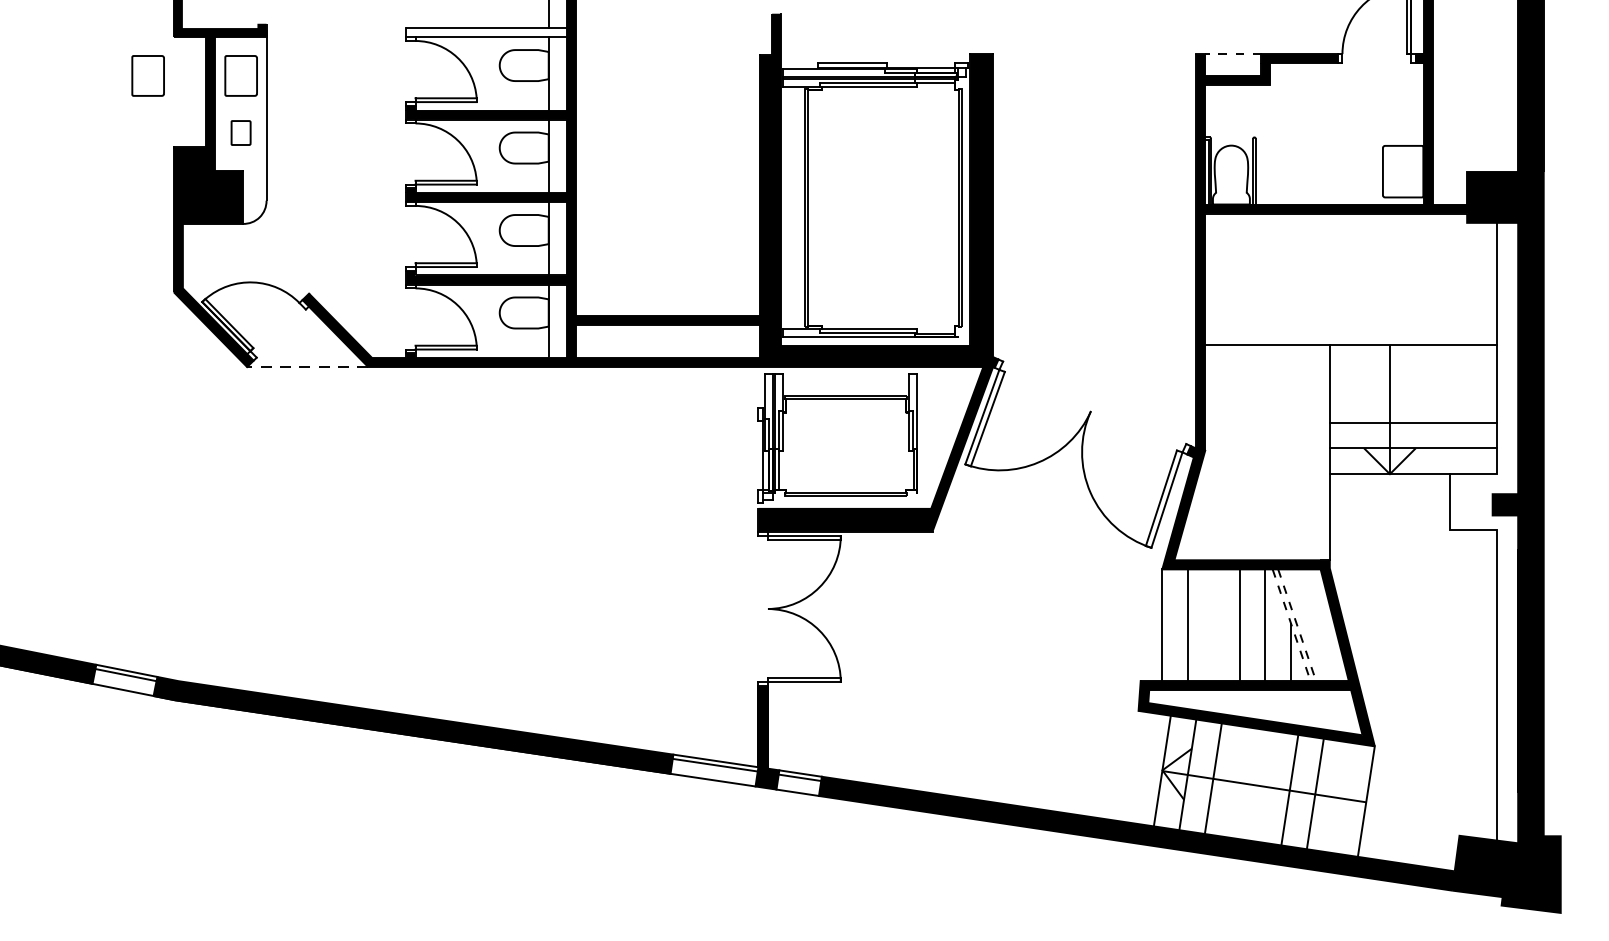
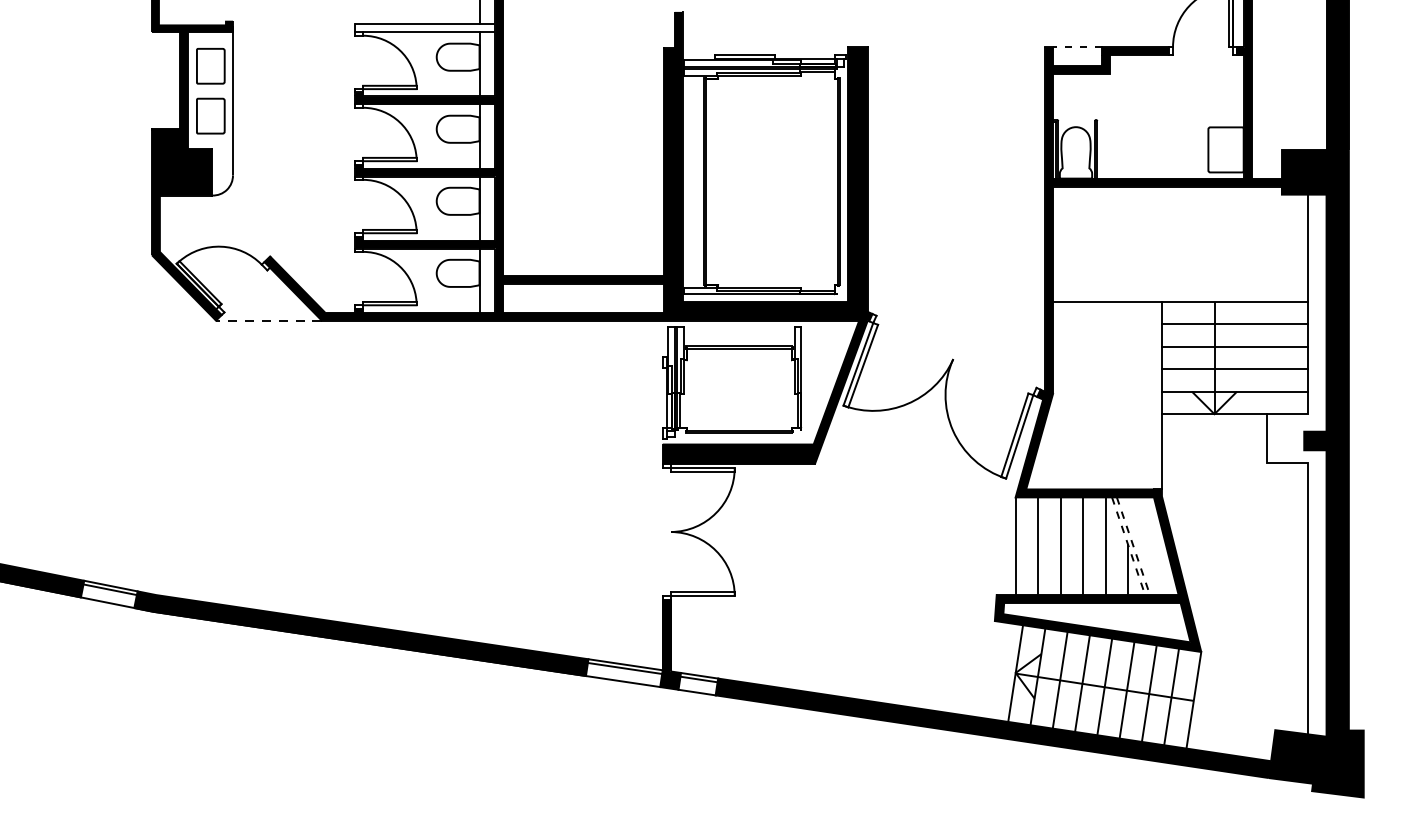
part: (147, 75) -> (128, 65), removed
part: (240, 132) -> (210, 115), size x1.67
line: (1412, 371) -> (1234, 324), added
line: (1412, 396) -> (1234, 346), added
line: (1213, 625) -> (1060, 546), added
line: (1238, 782) -> (1082, 683), added
line: (1263, 786) -> (1104, 687), added
line: (1340, 797) -> (1171, 696), added

